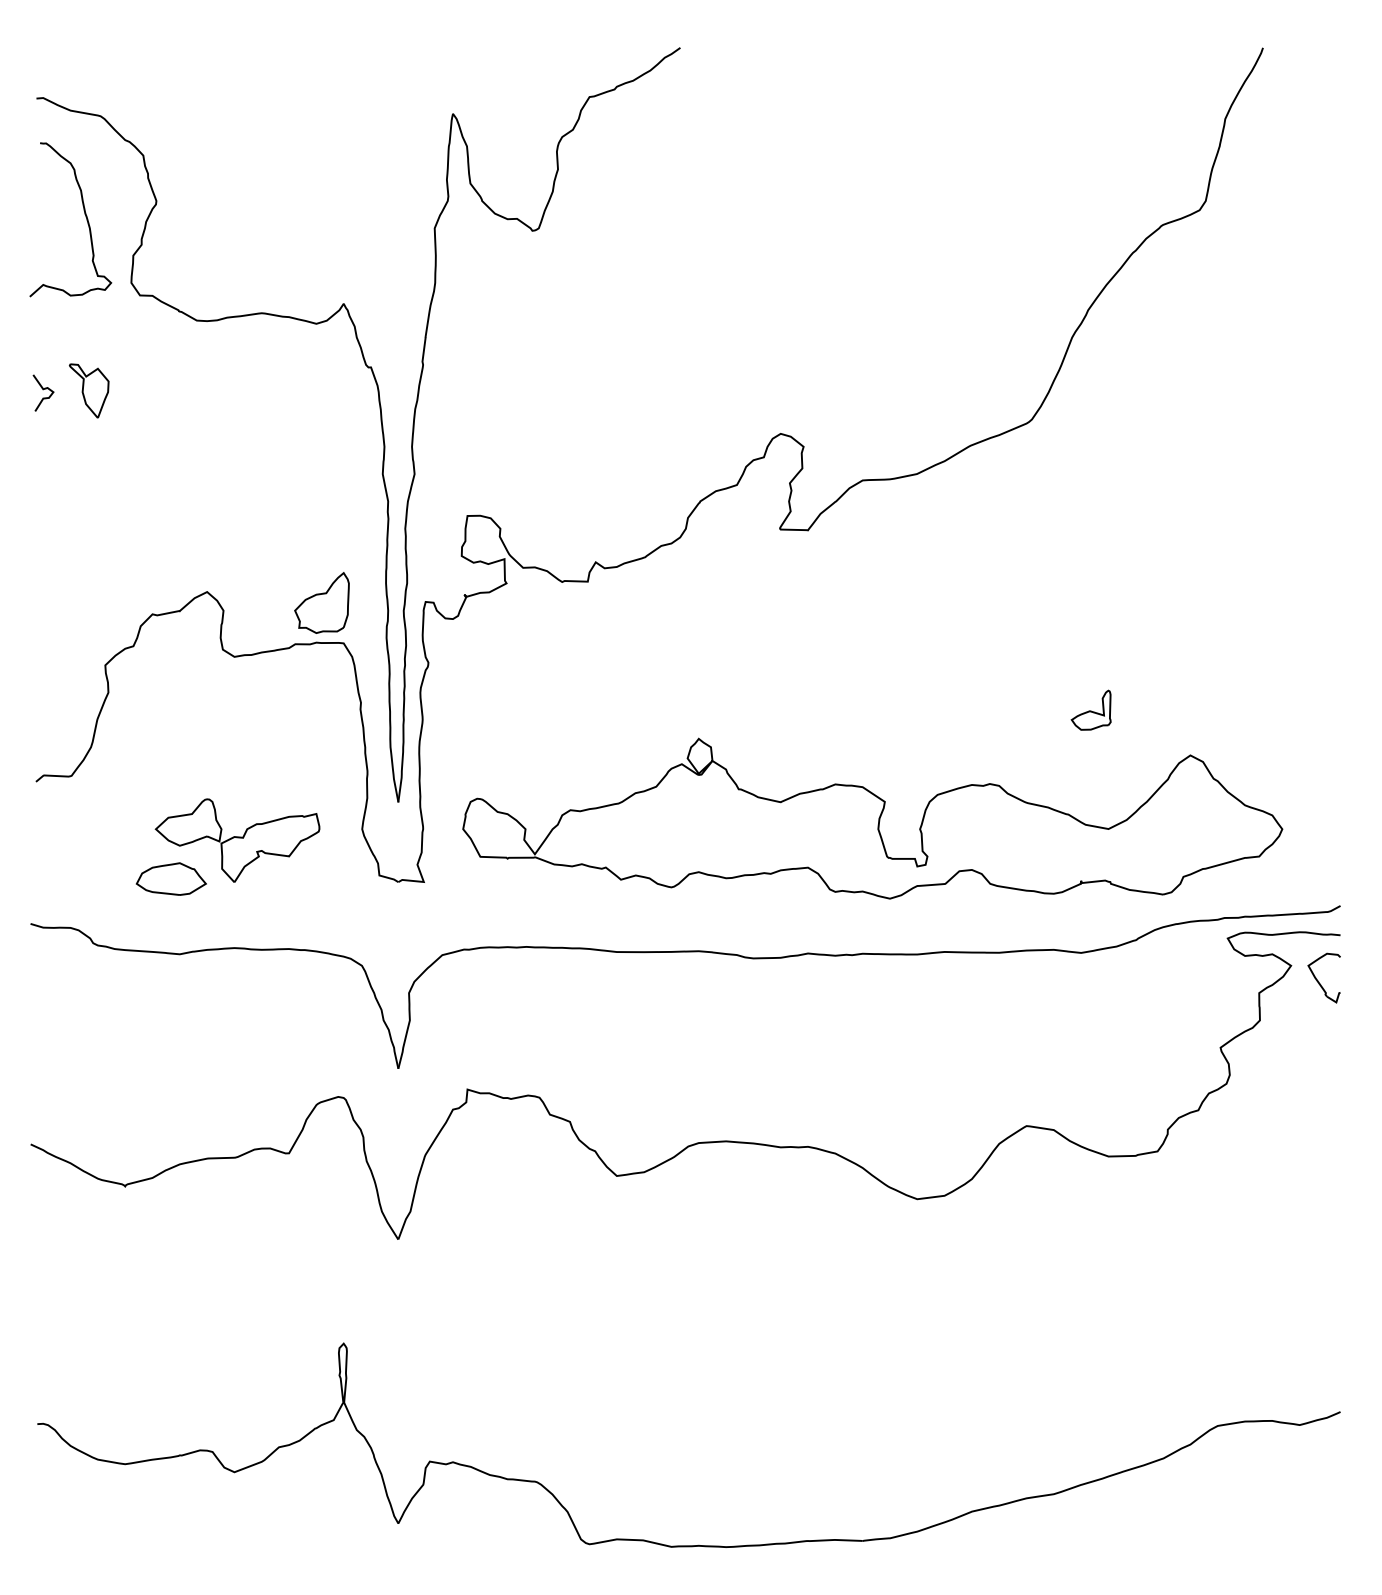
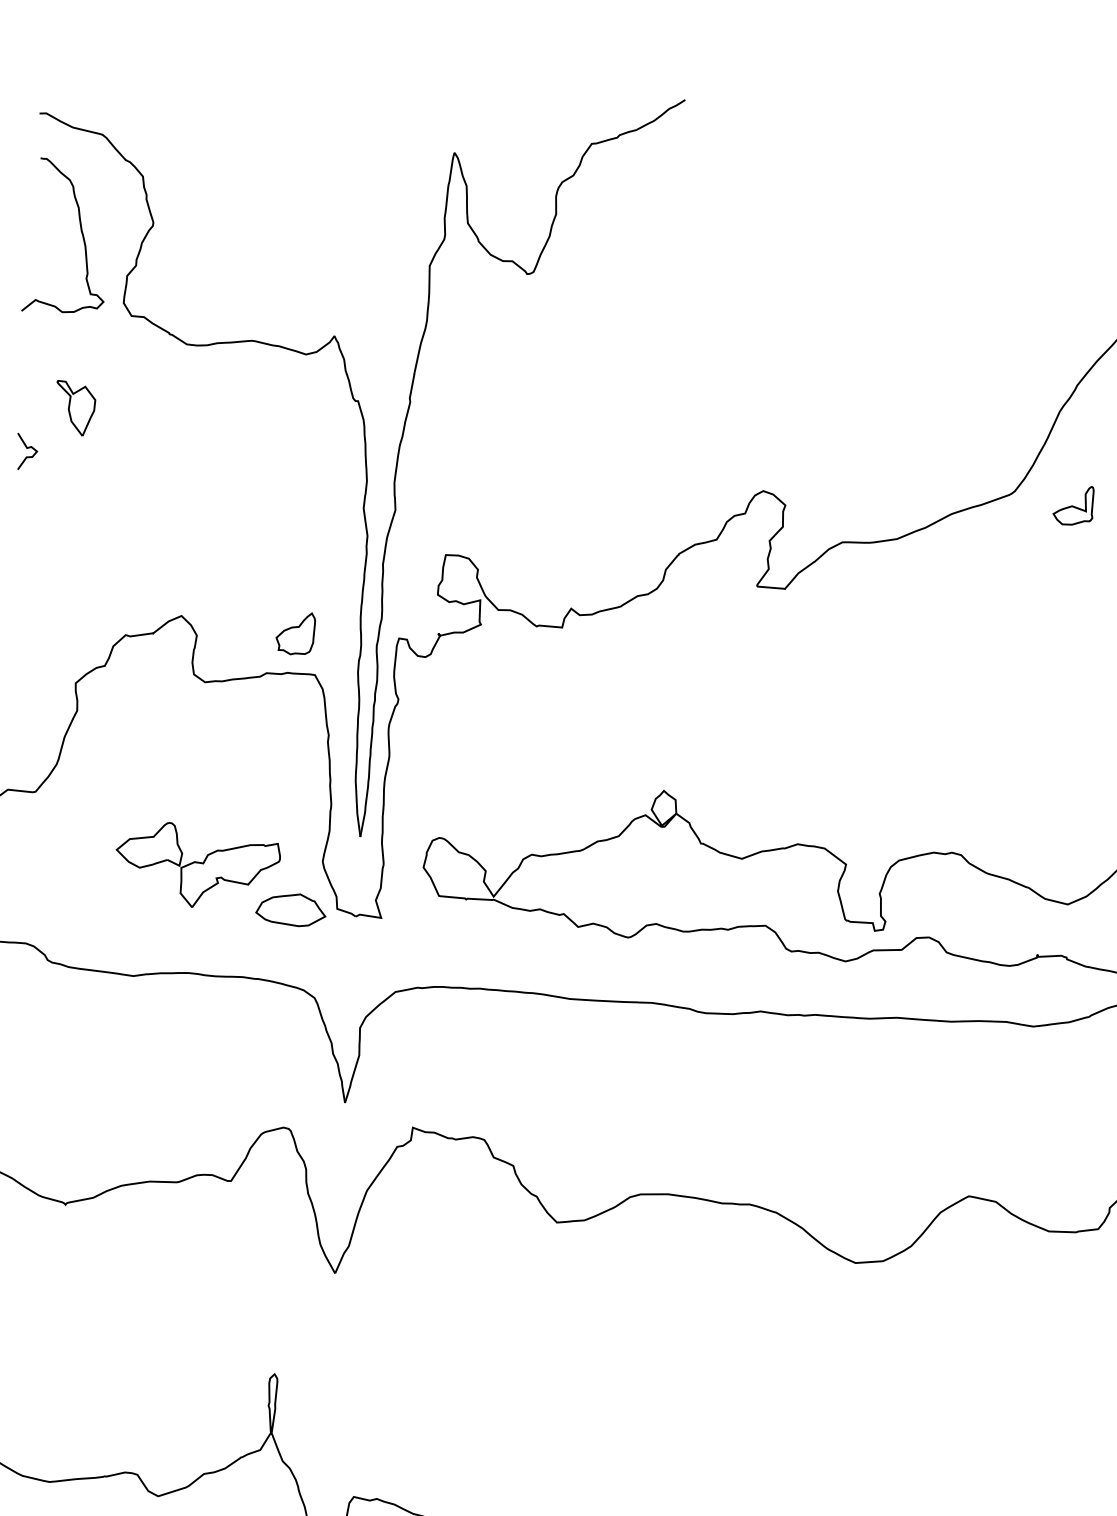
curve: (43, 390) -> (27, 449), moved
part: (321, 602) -> (295, 633), size x0.7
part: (1090, 709) -> (1072, 504), moved
part: (170, 878) -> (290, 909), moved

